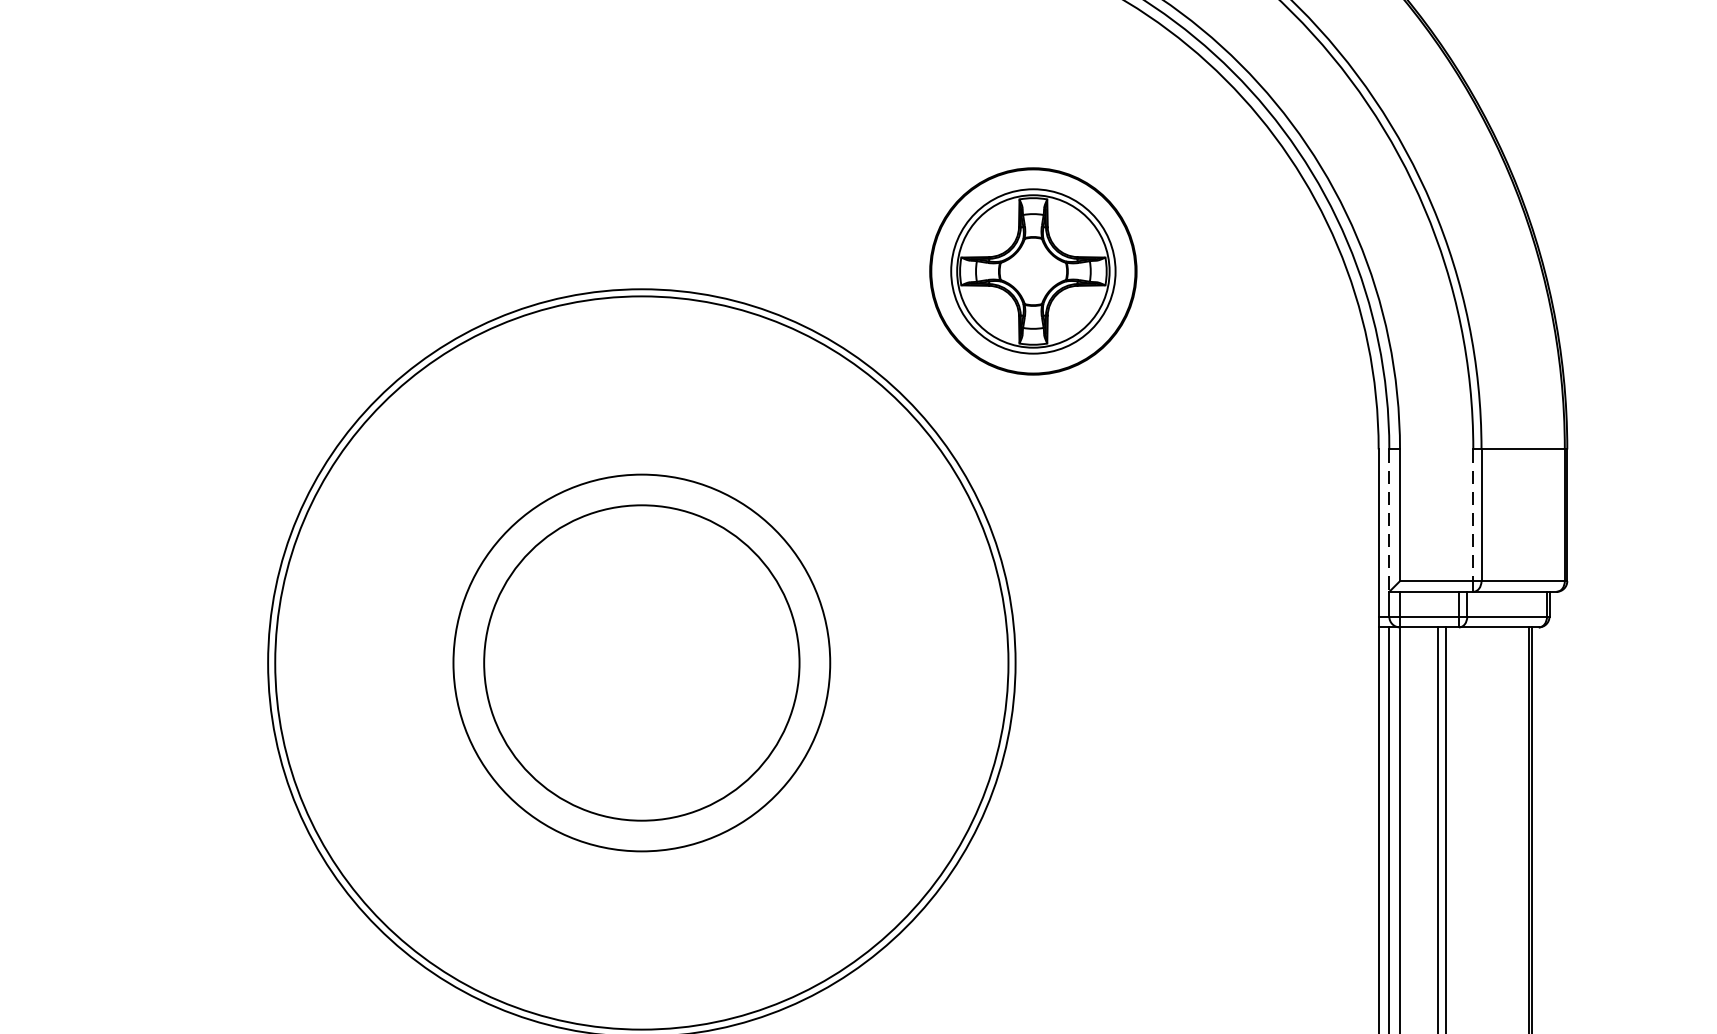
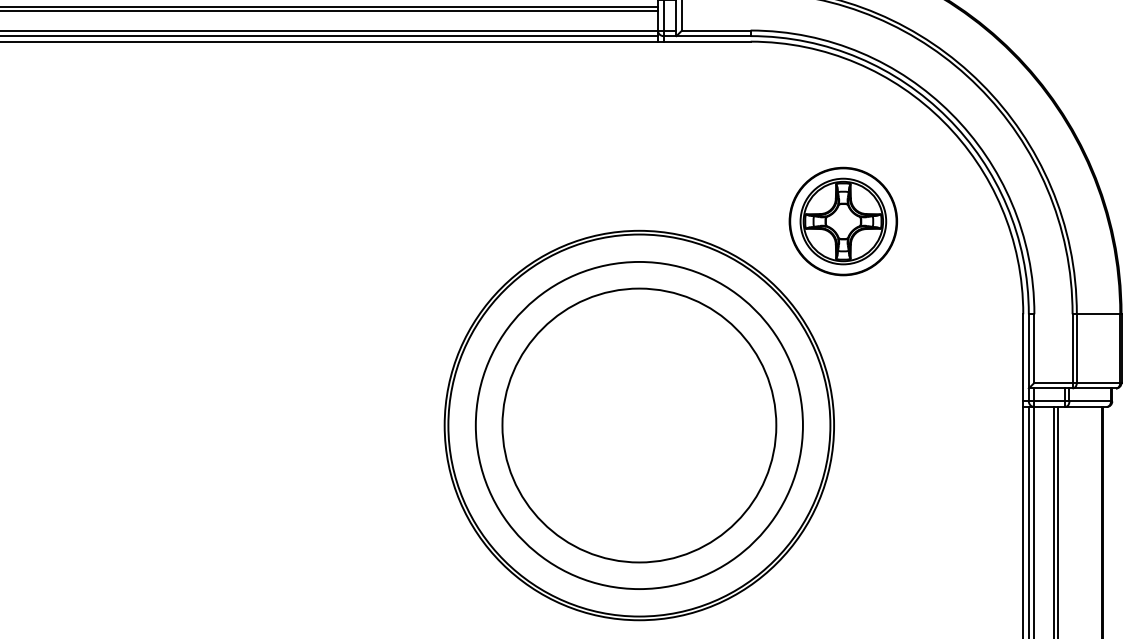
line: (1473, 517) -> (1072, 349), dashed -> solid
line: (1388, 520) -> (1028, 351), dashed -> solid
circle: (640, 662) -> (638, 425), size x1.67
circle: (642, 662) -> (639, 425), size x1.67

